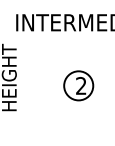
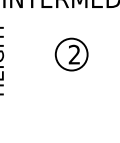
part: (78, 85) -> (71, 54), moved

